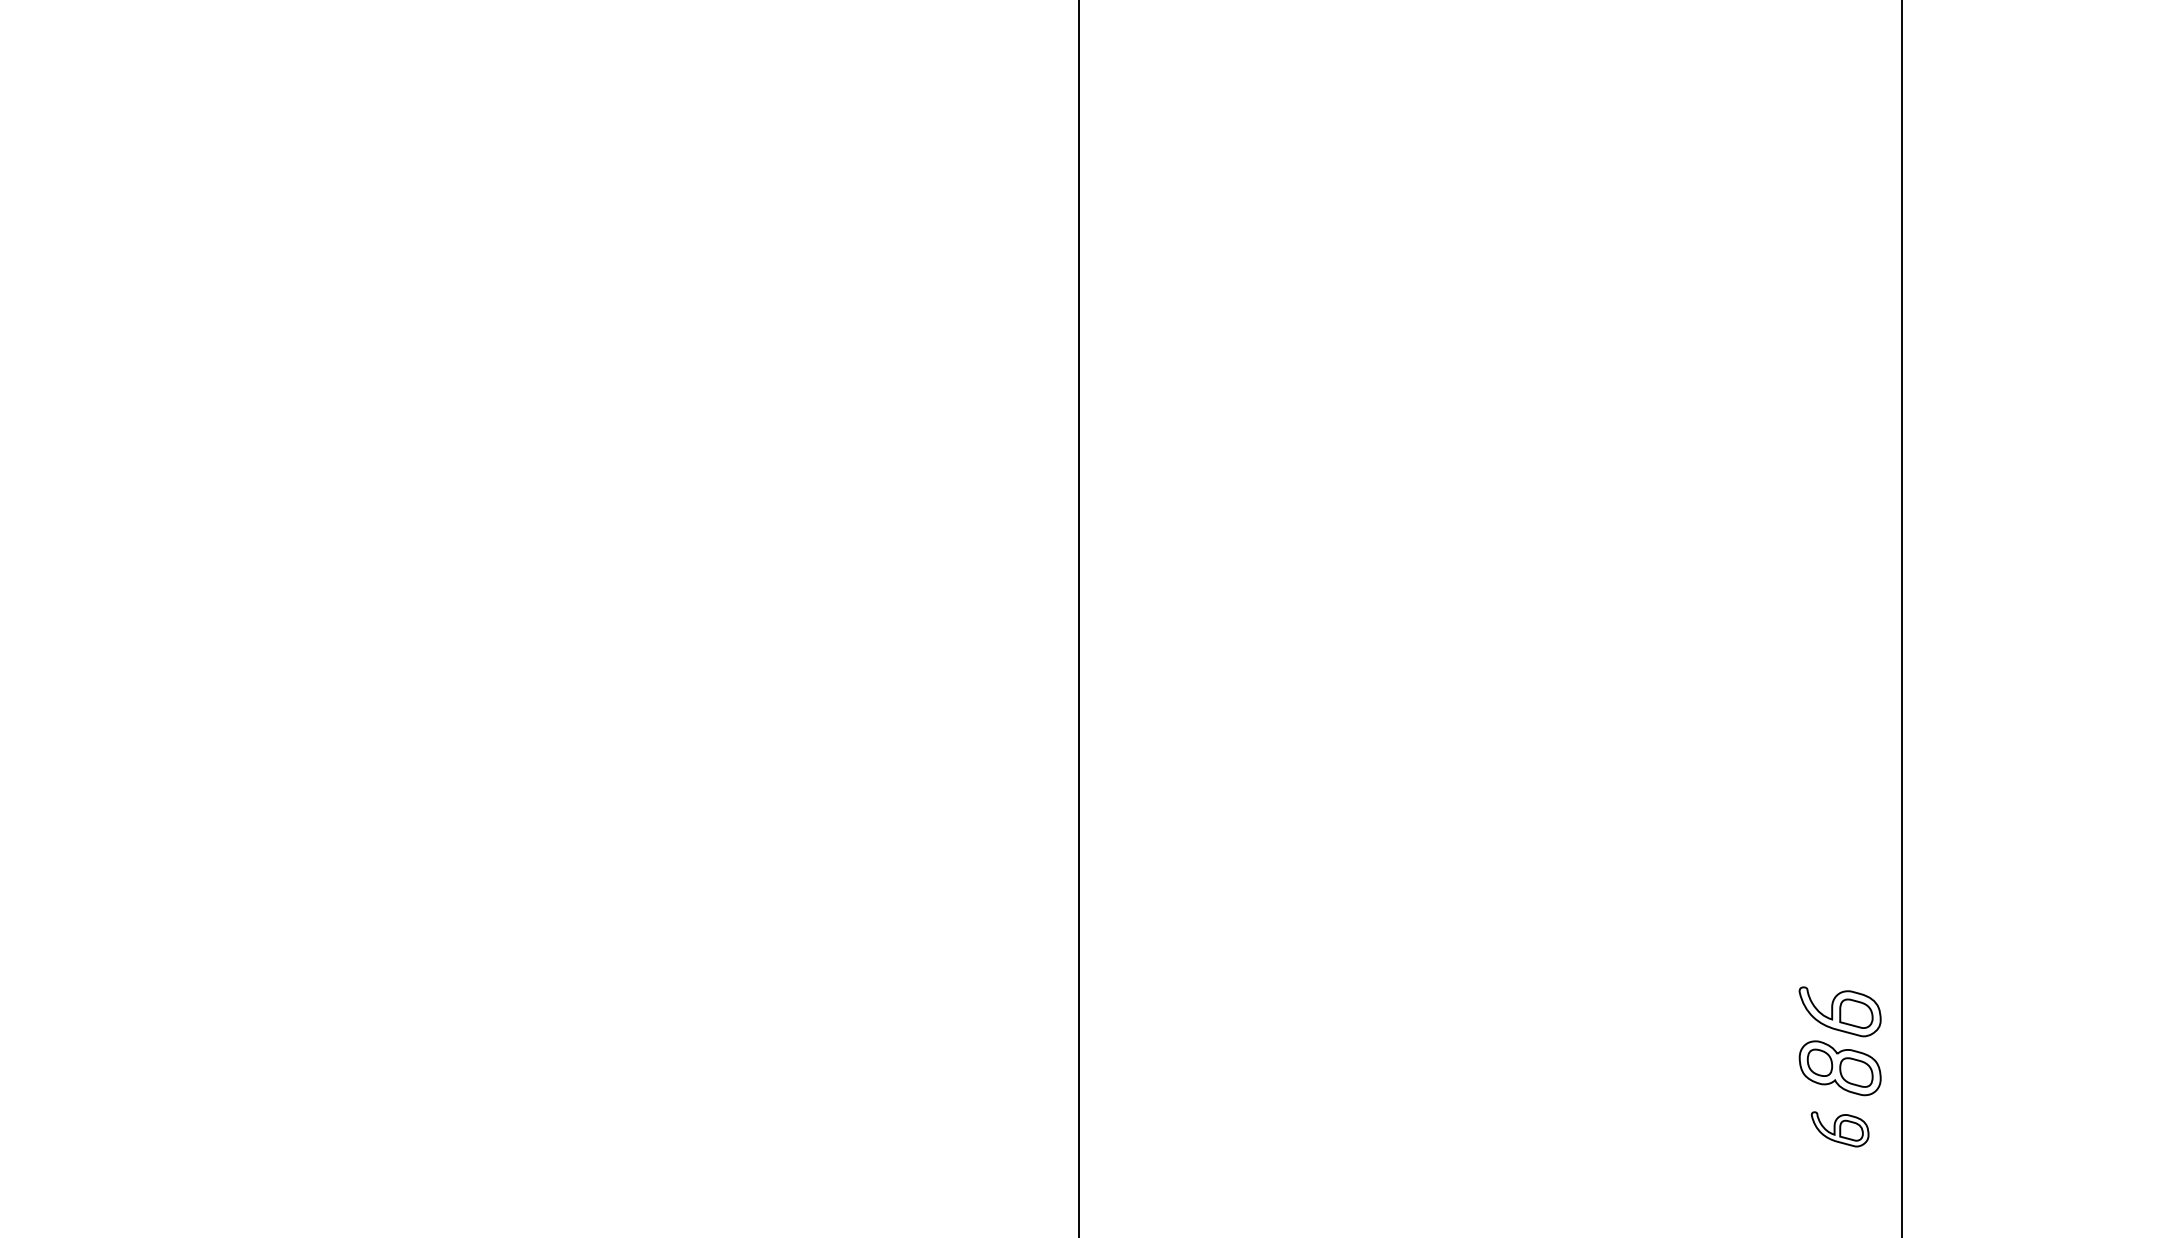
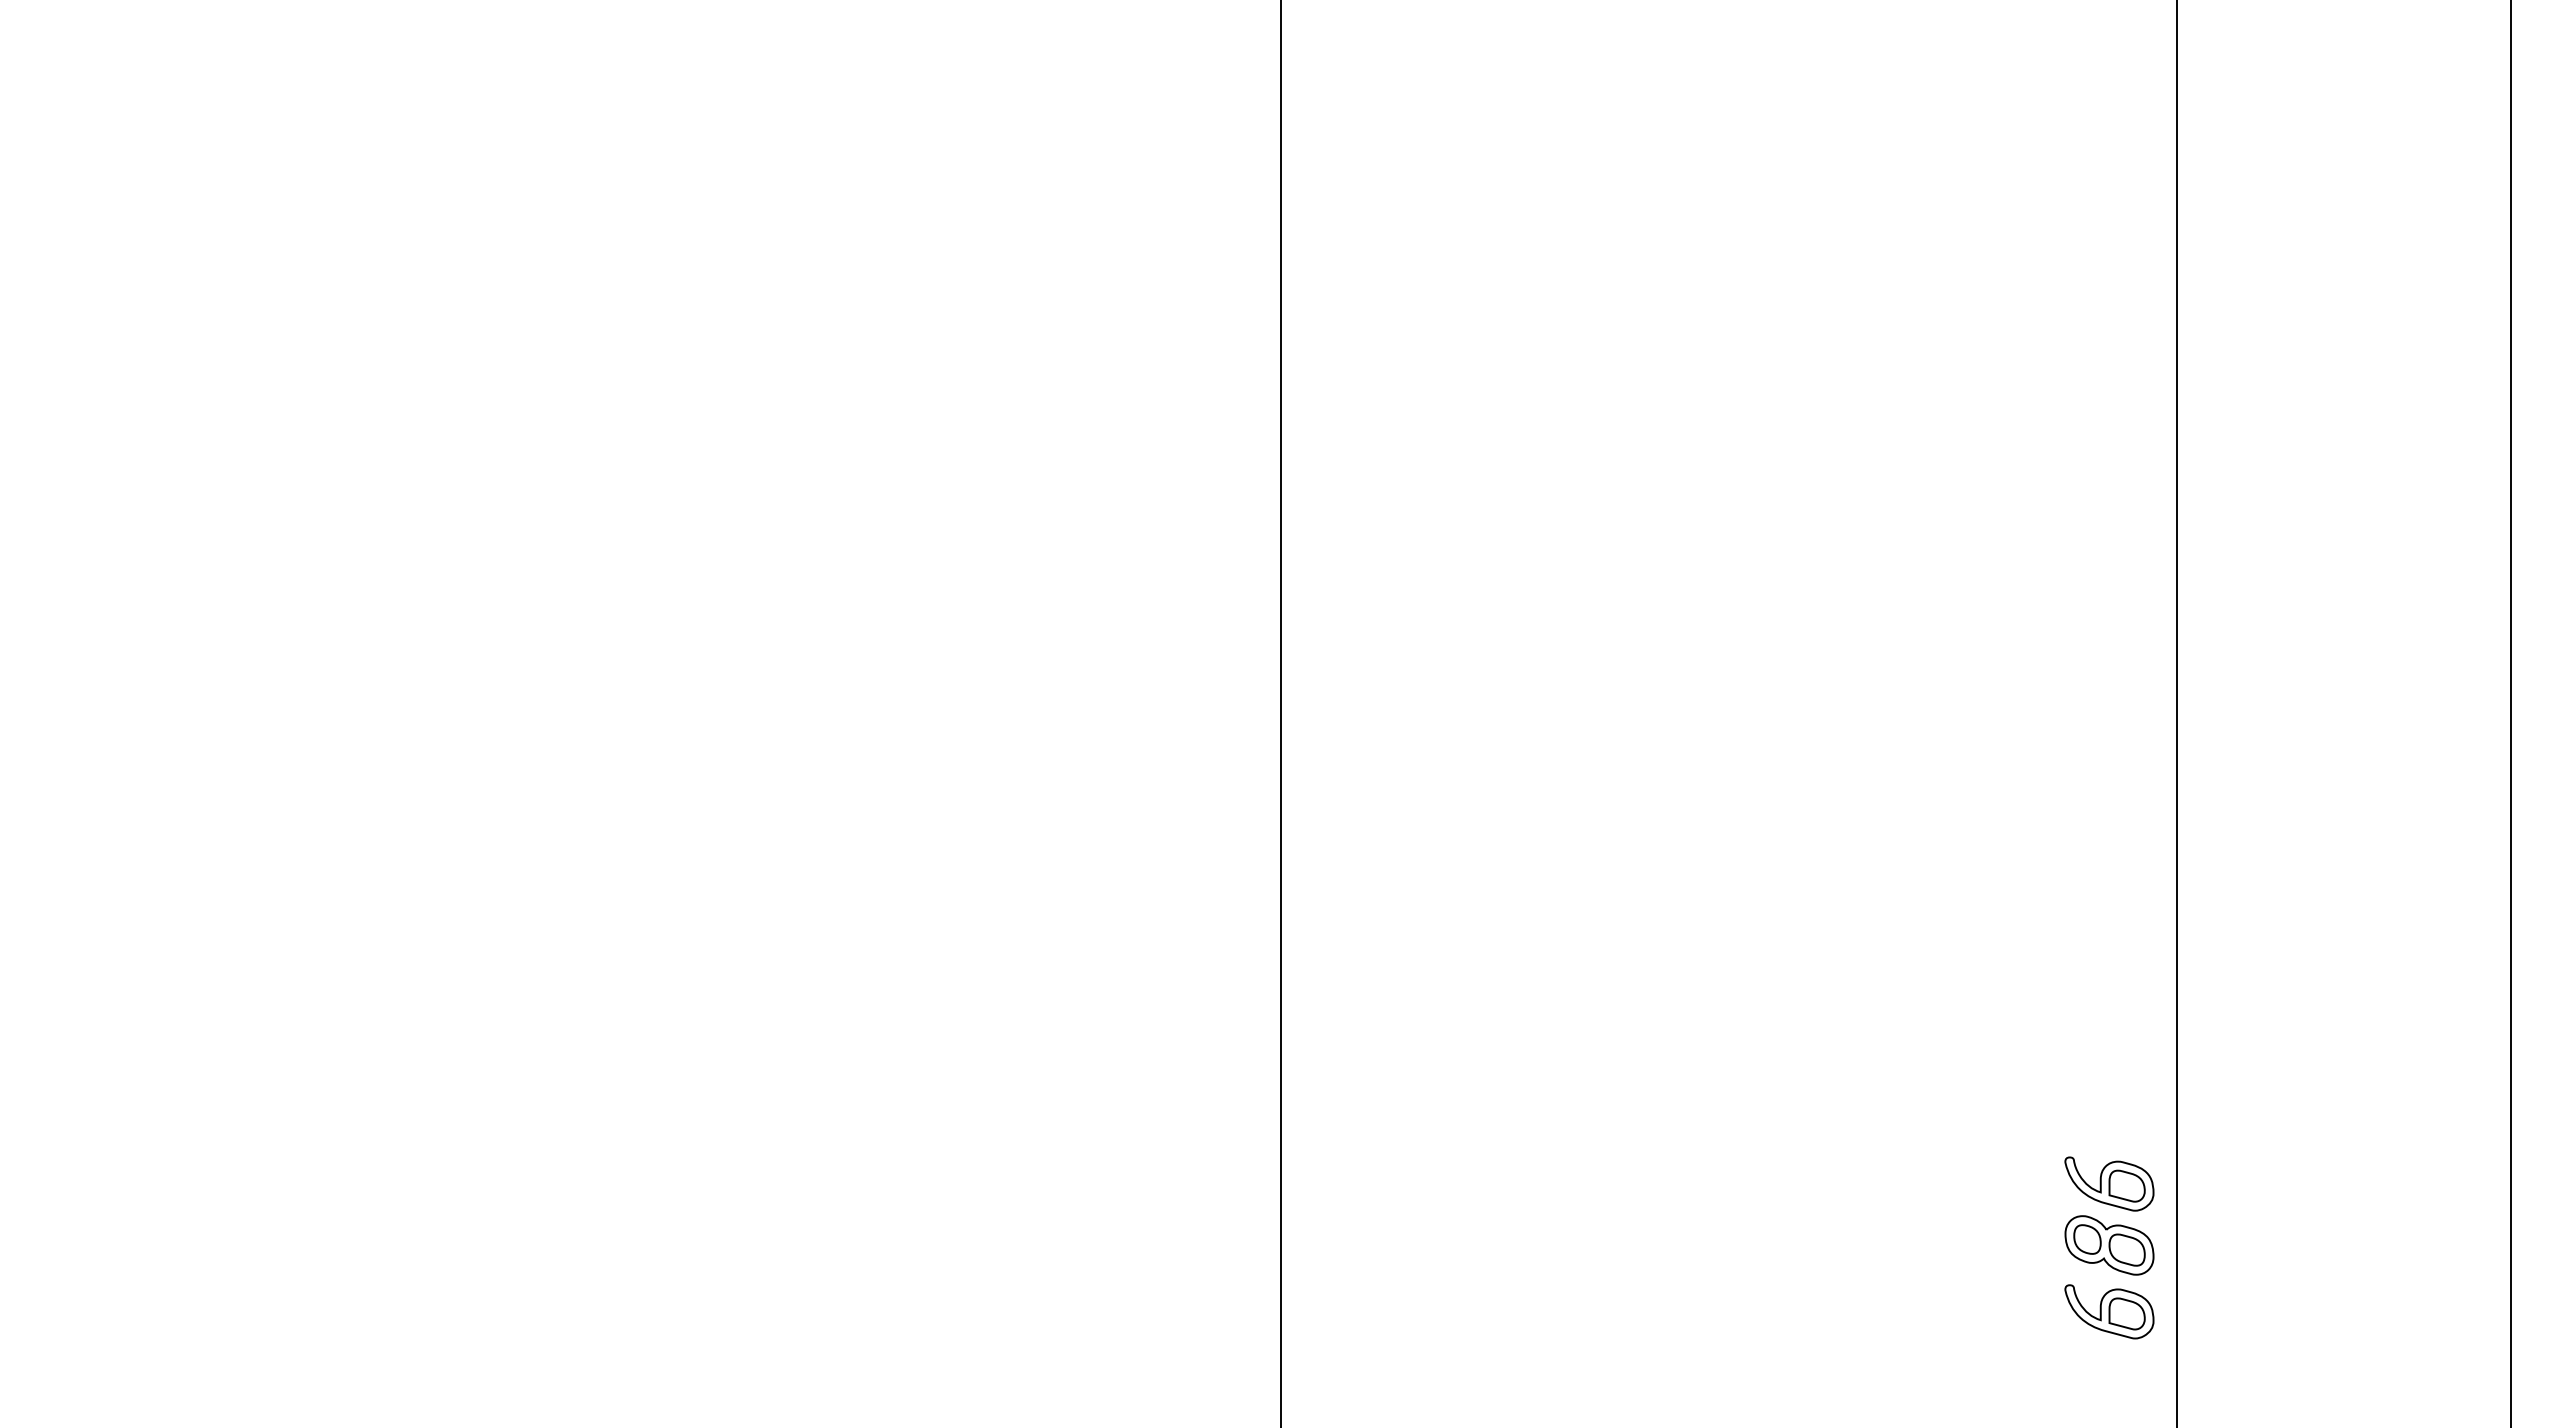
part: (1840, 1129) -> (2109, 1311), size x1.43

